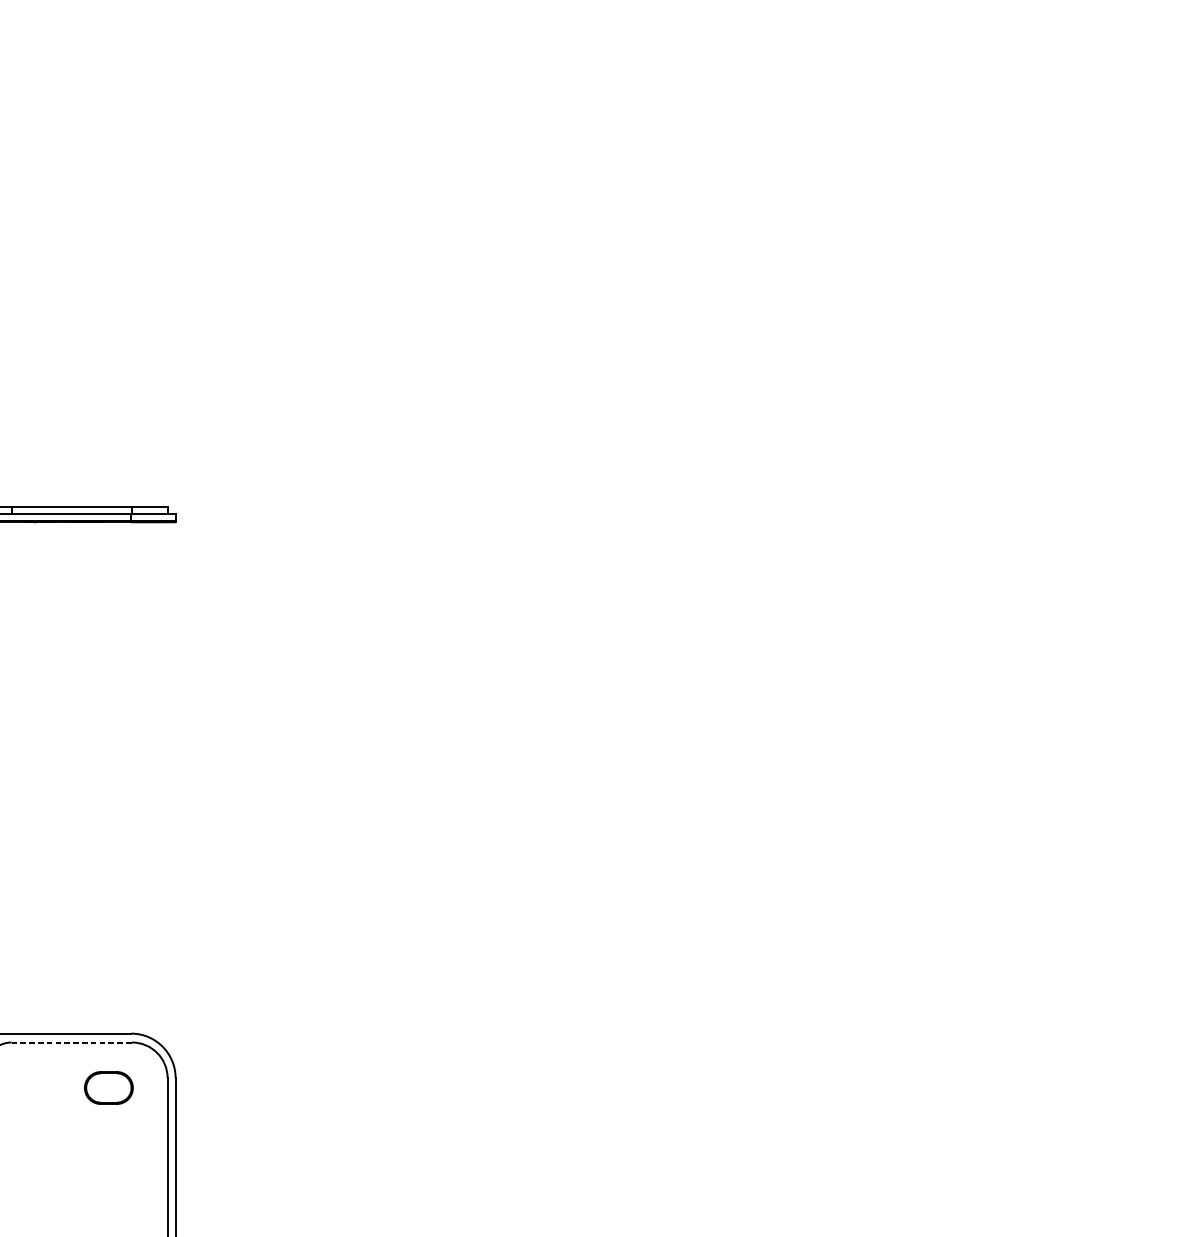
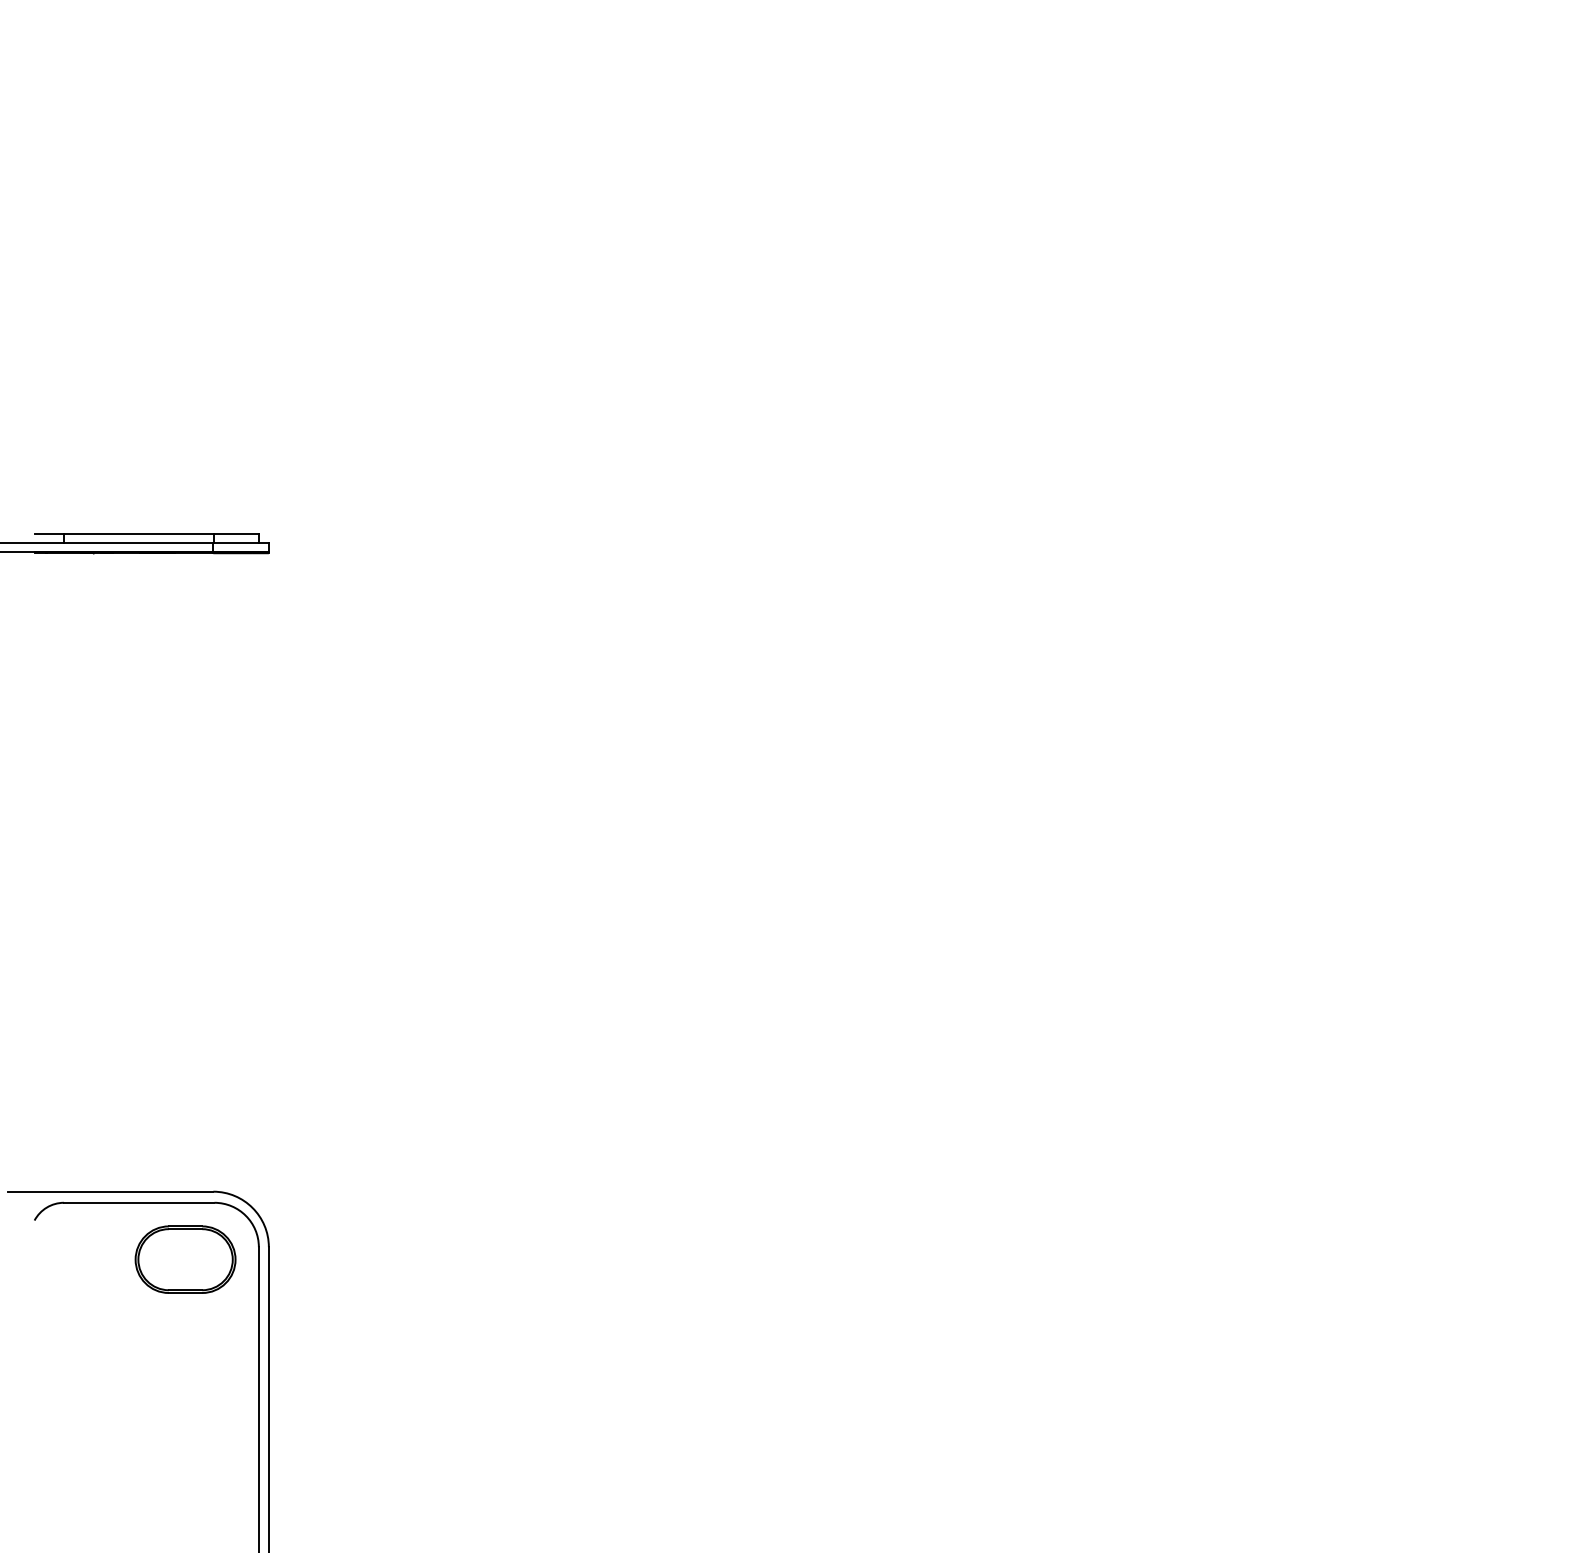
line: (72, 1042) -> (139, 1202), dashed -> solid
part: (108, 1087) -> (185, 1259), size x1.67

